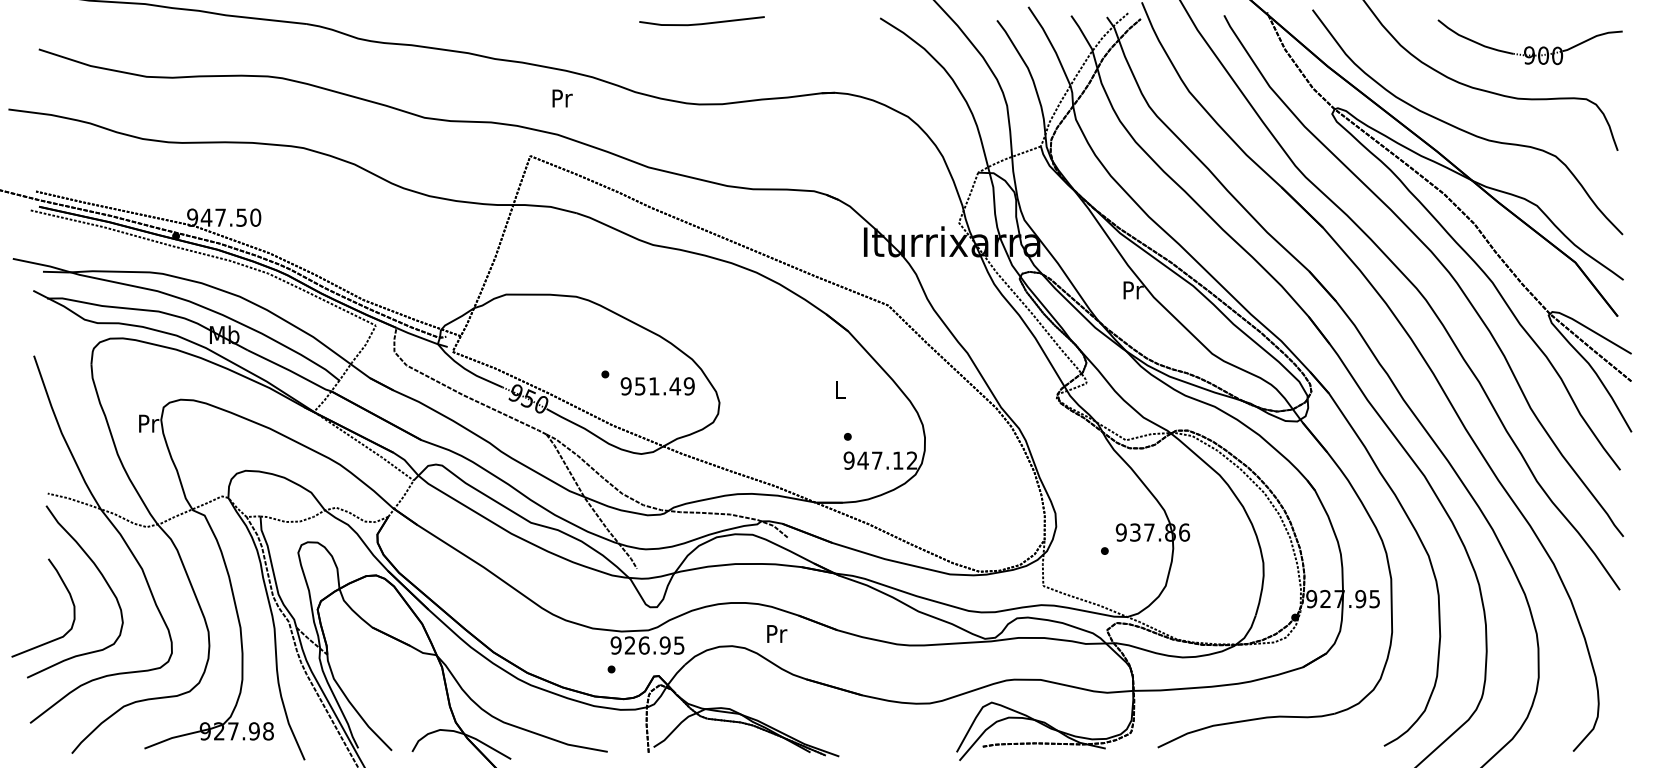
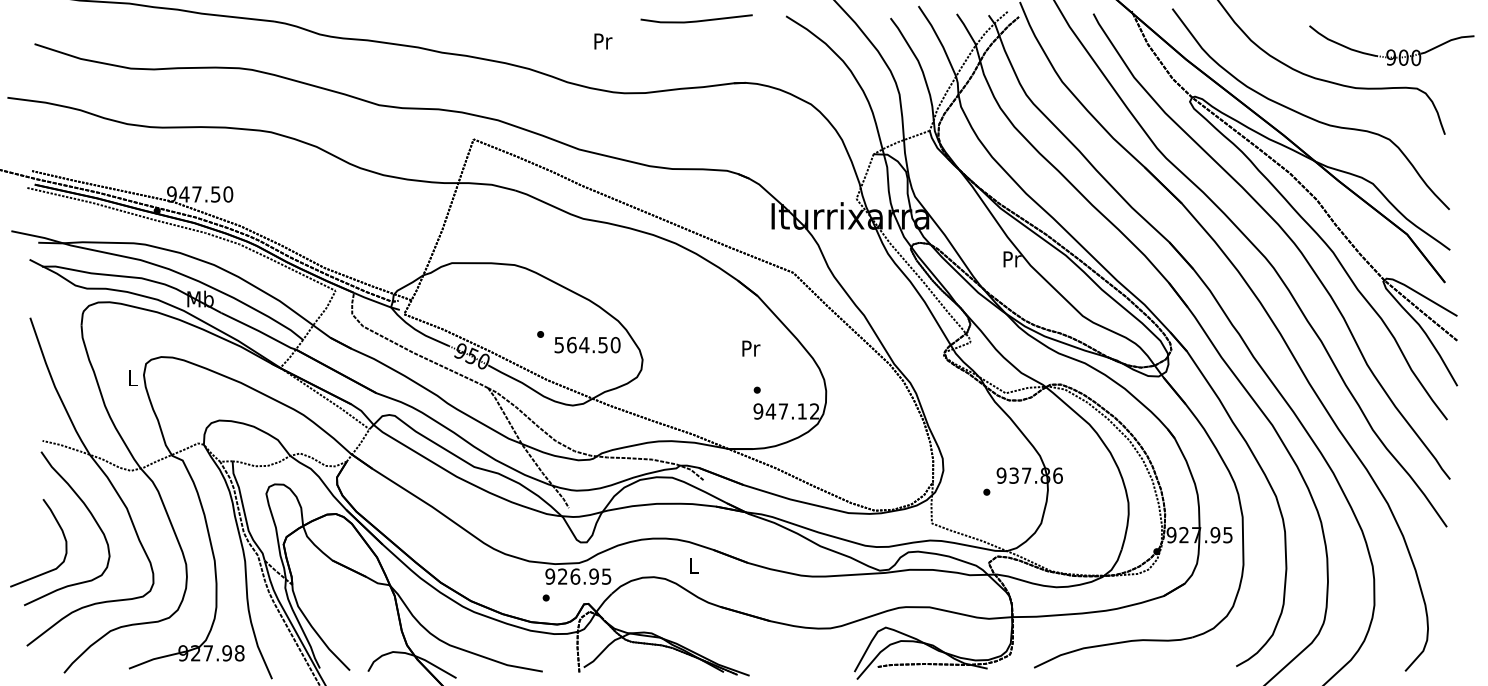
line: (701, 23) -> (696, 20), moved
part: (1529, 42) -> (1391, 45), moved
text: (562, 98) -> (603, 41), moved
text: (657, 386) -> (587, 345), 951.49 -> 564.50
text: (841, 390) -> (751, 348), L -> Pr
text: (149, 423) -> (133, 378), Pr -> L
text: (777, 633) -> (694, 565), Pr -> L

